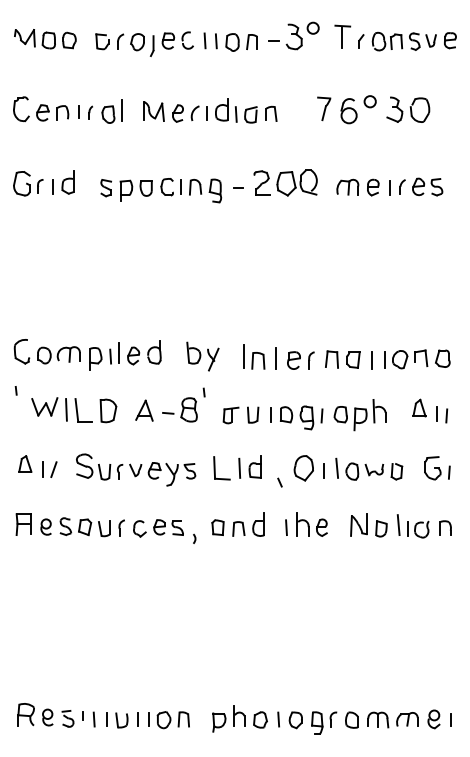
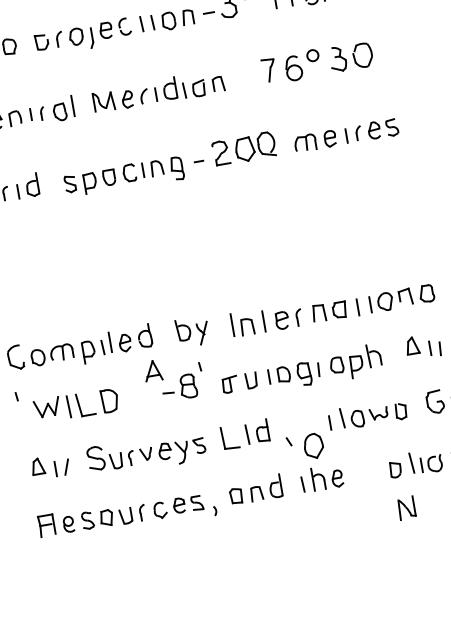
part: (144, 410) -> (152, 370), moved
part: (303, 468) -> (313, 446), moved
part: (358, 524) -> (406, 507), moved

